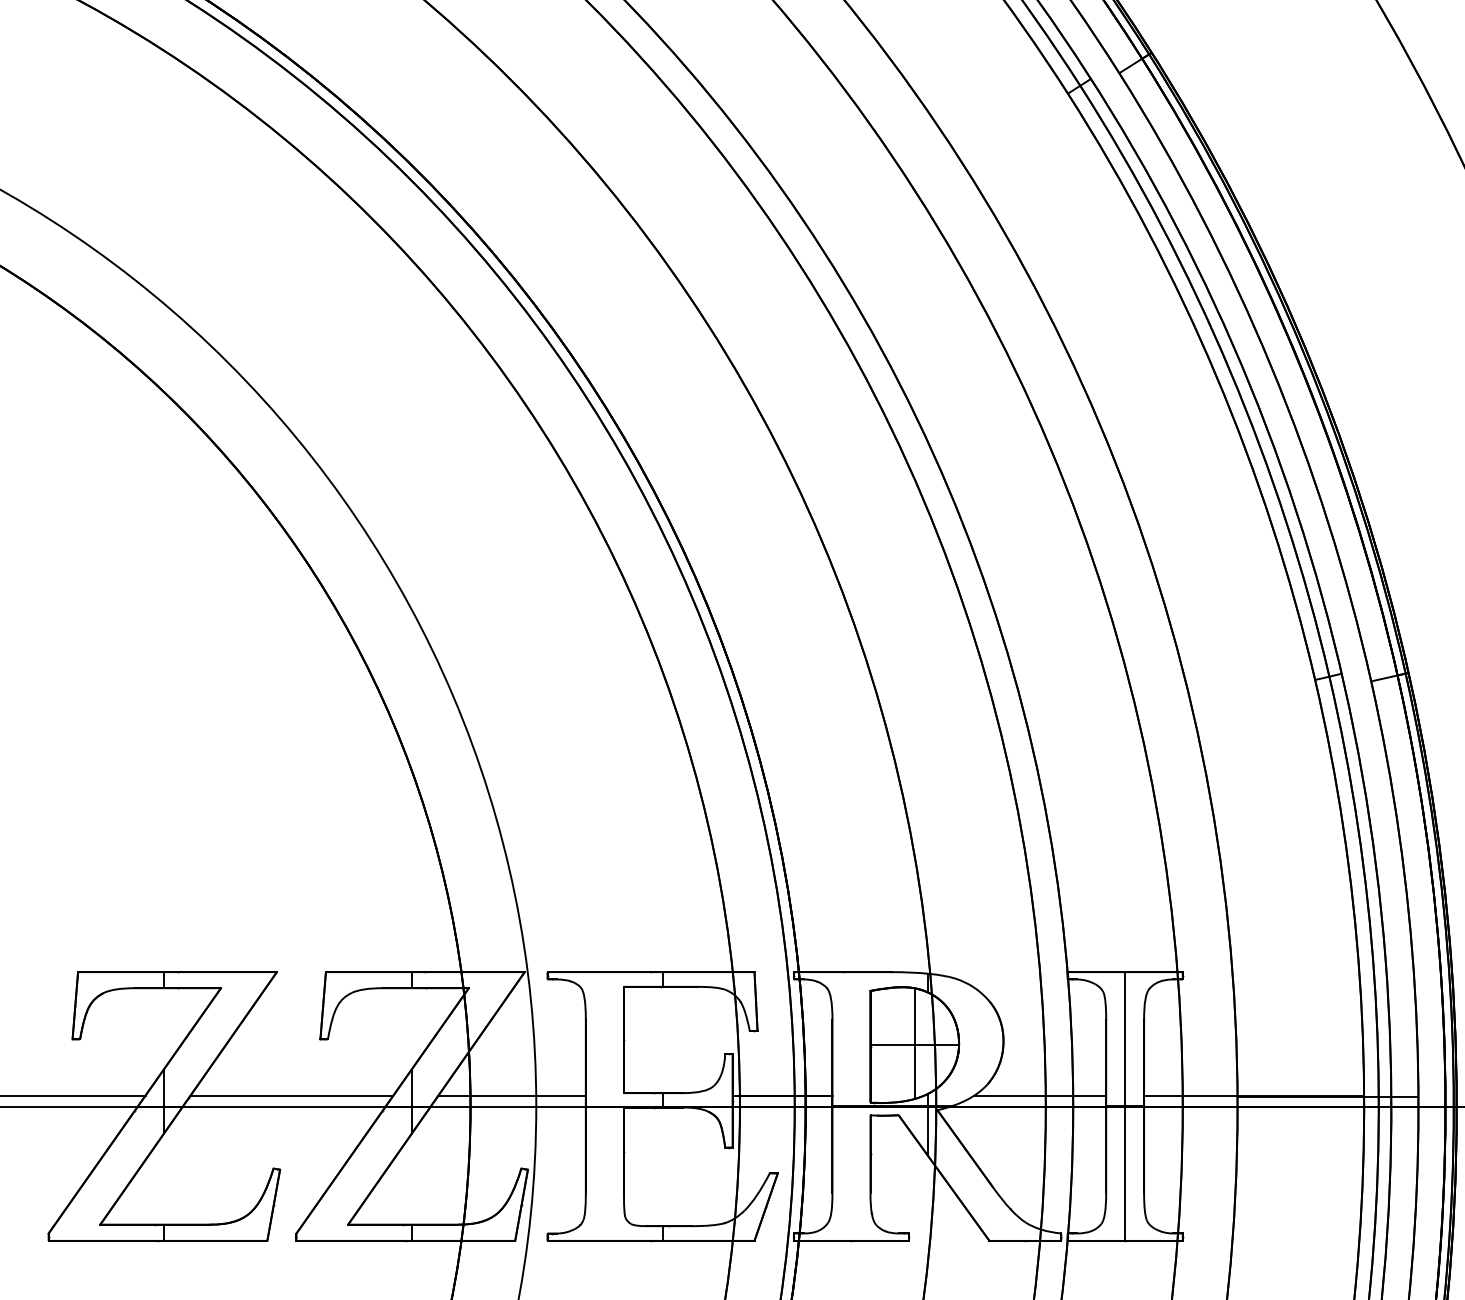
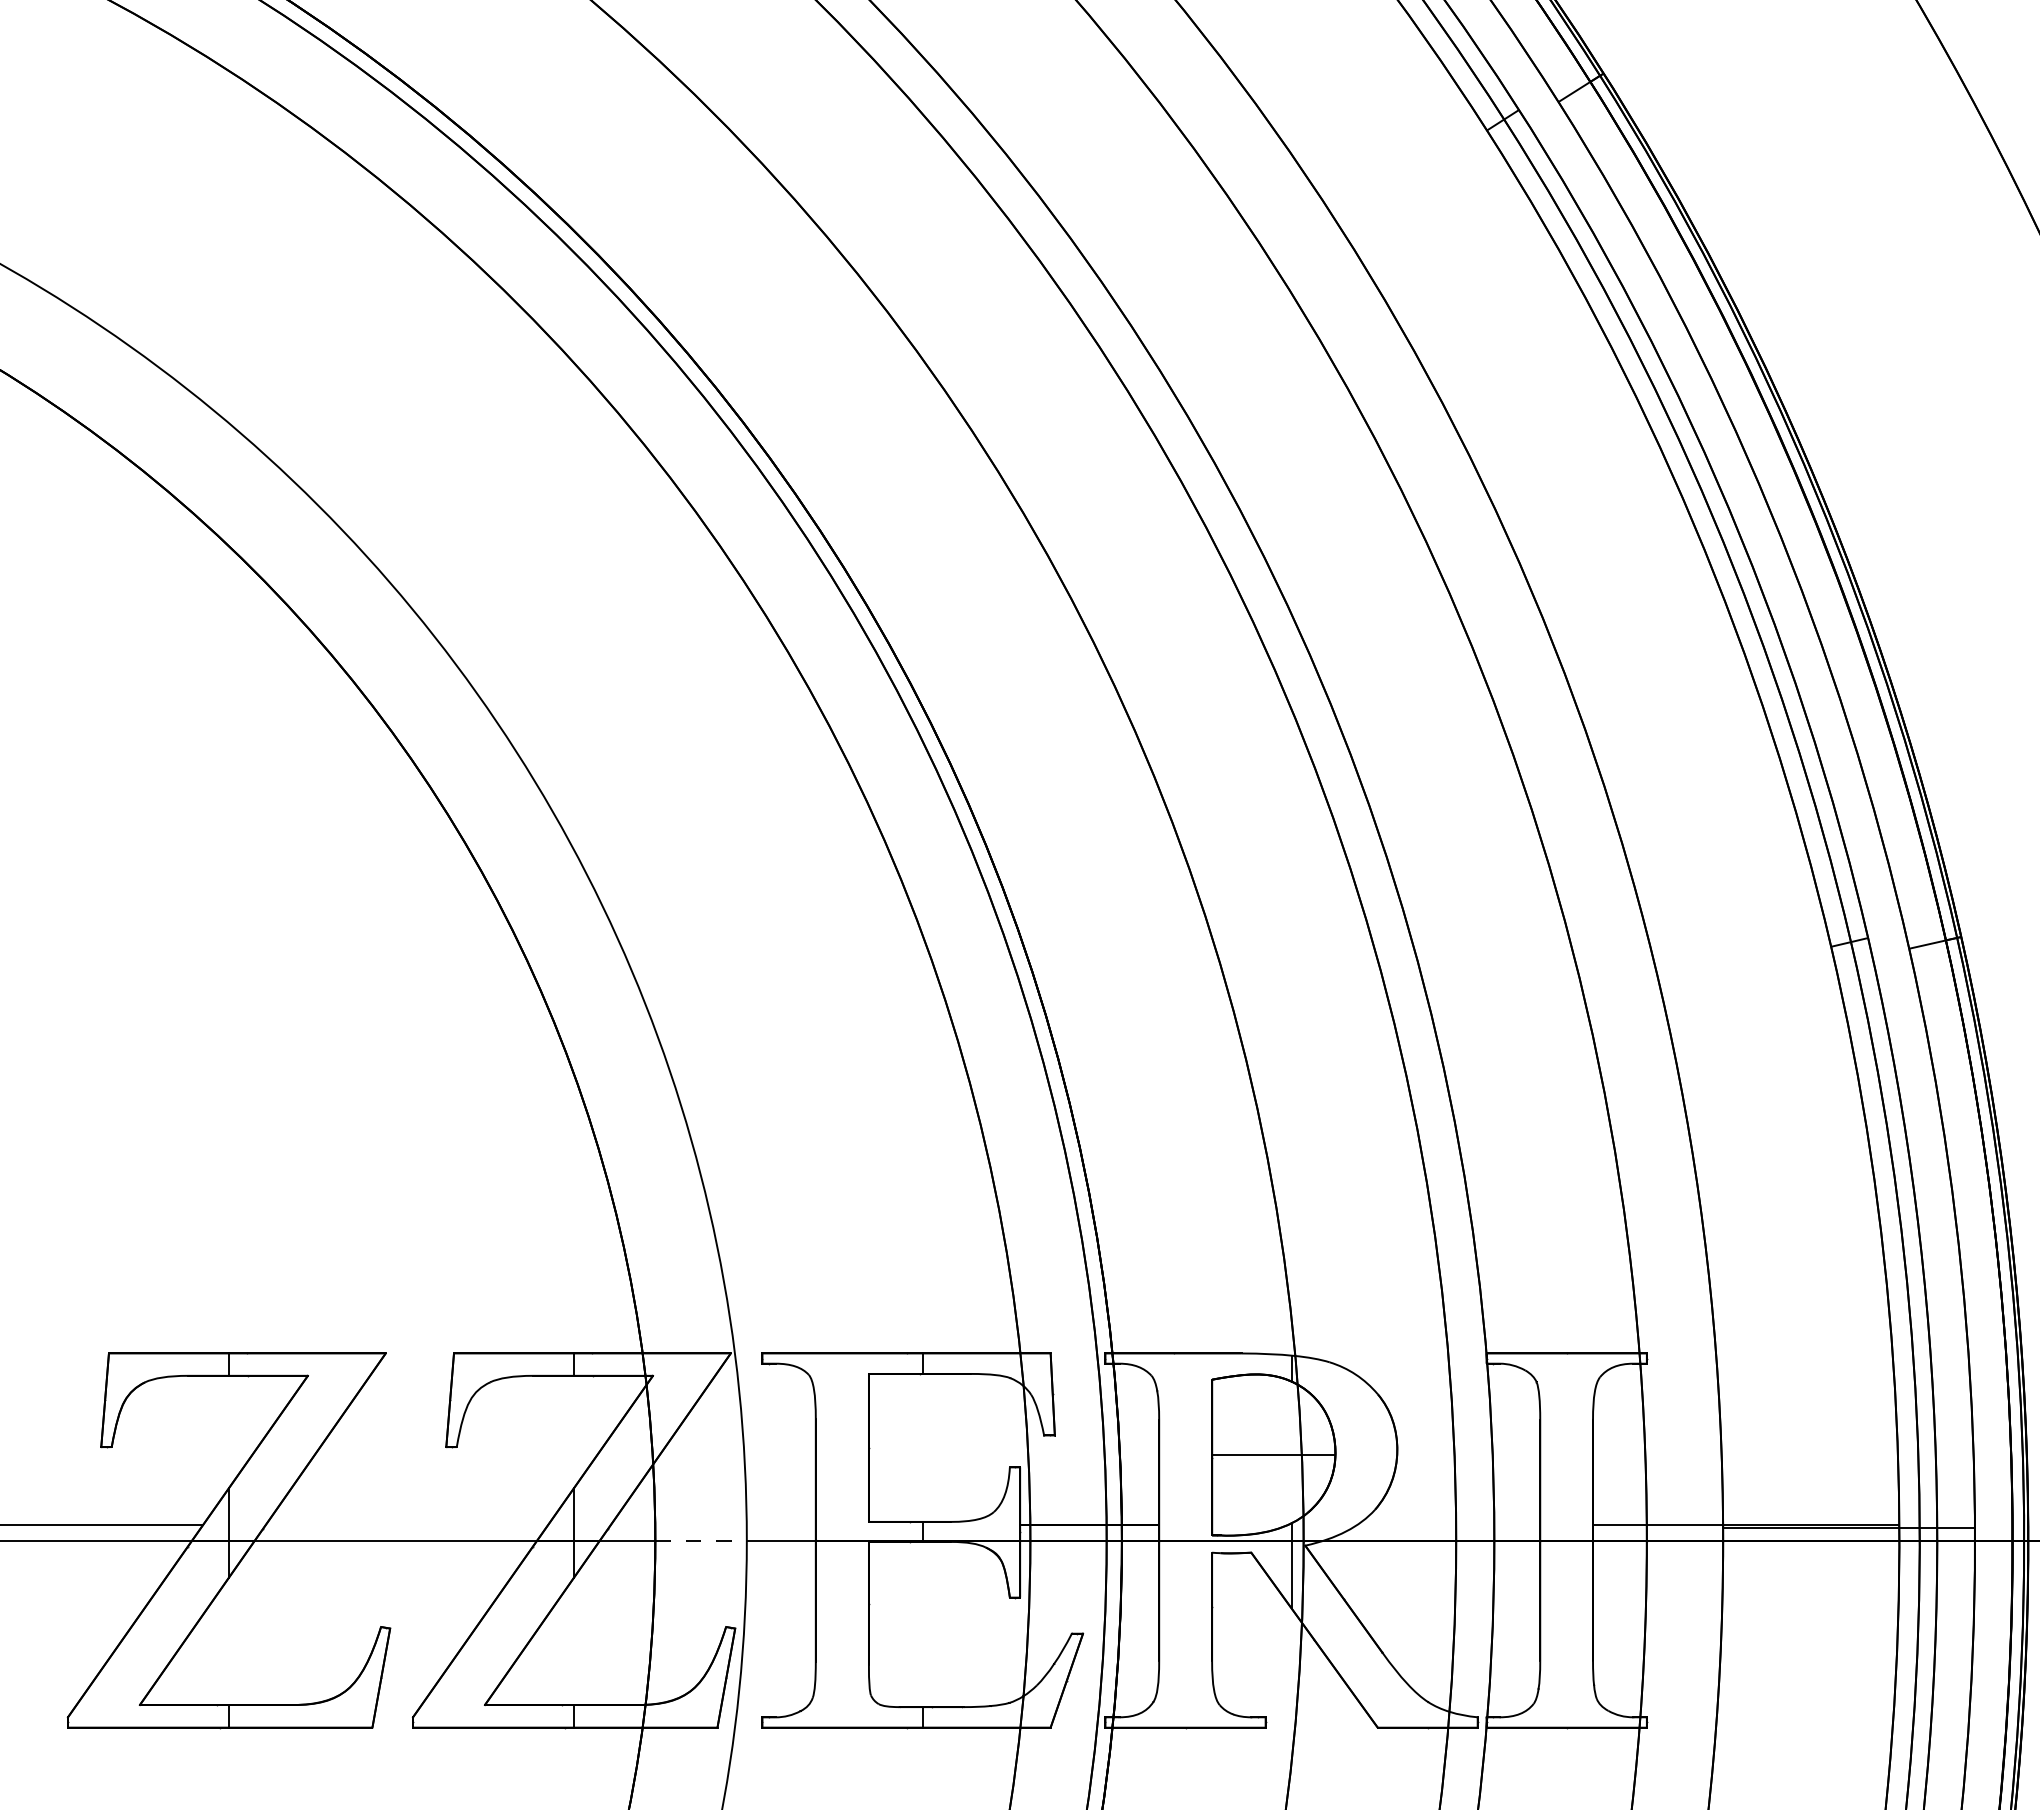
line: (914, 1043) -> (1273, 1453), removed
line: (291, 1095) -> (406, 1525), removed
line: (511, 1095) -> (712, 1525), removed
line: (1040, 1095) -> (1448, 1525), removed
line: (503, 1106) -> (701, 1540), solid -> dashed
line: (1125, 1106) -> (1566, 1540), removed

